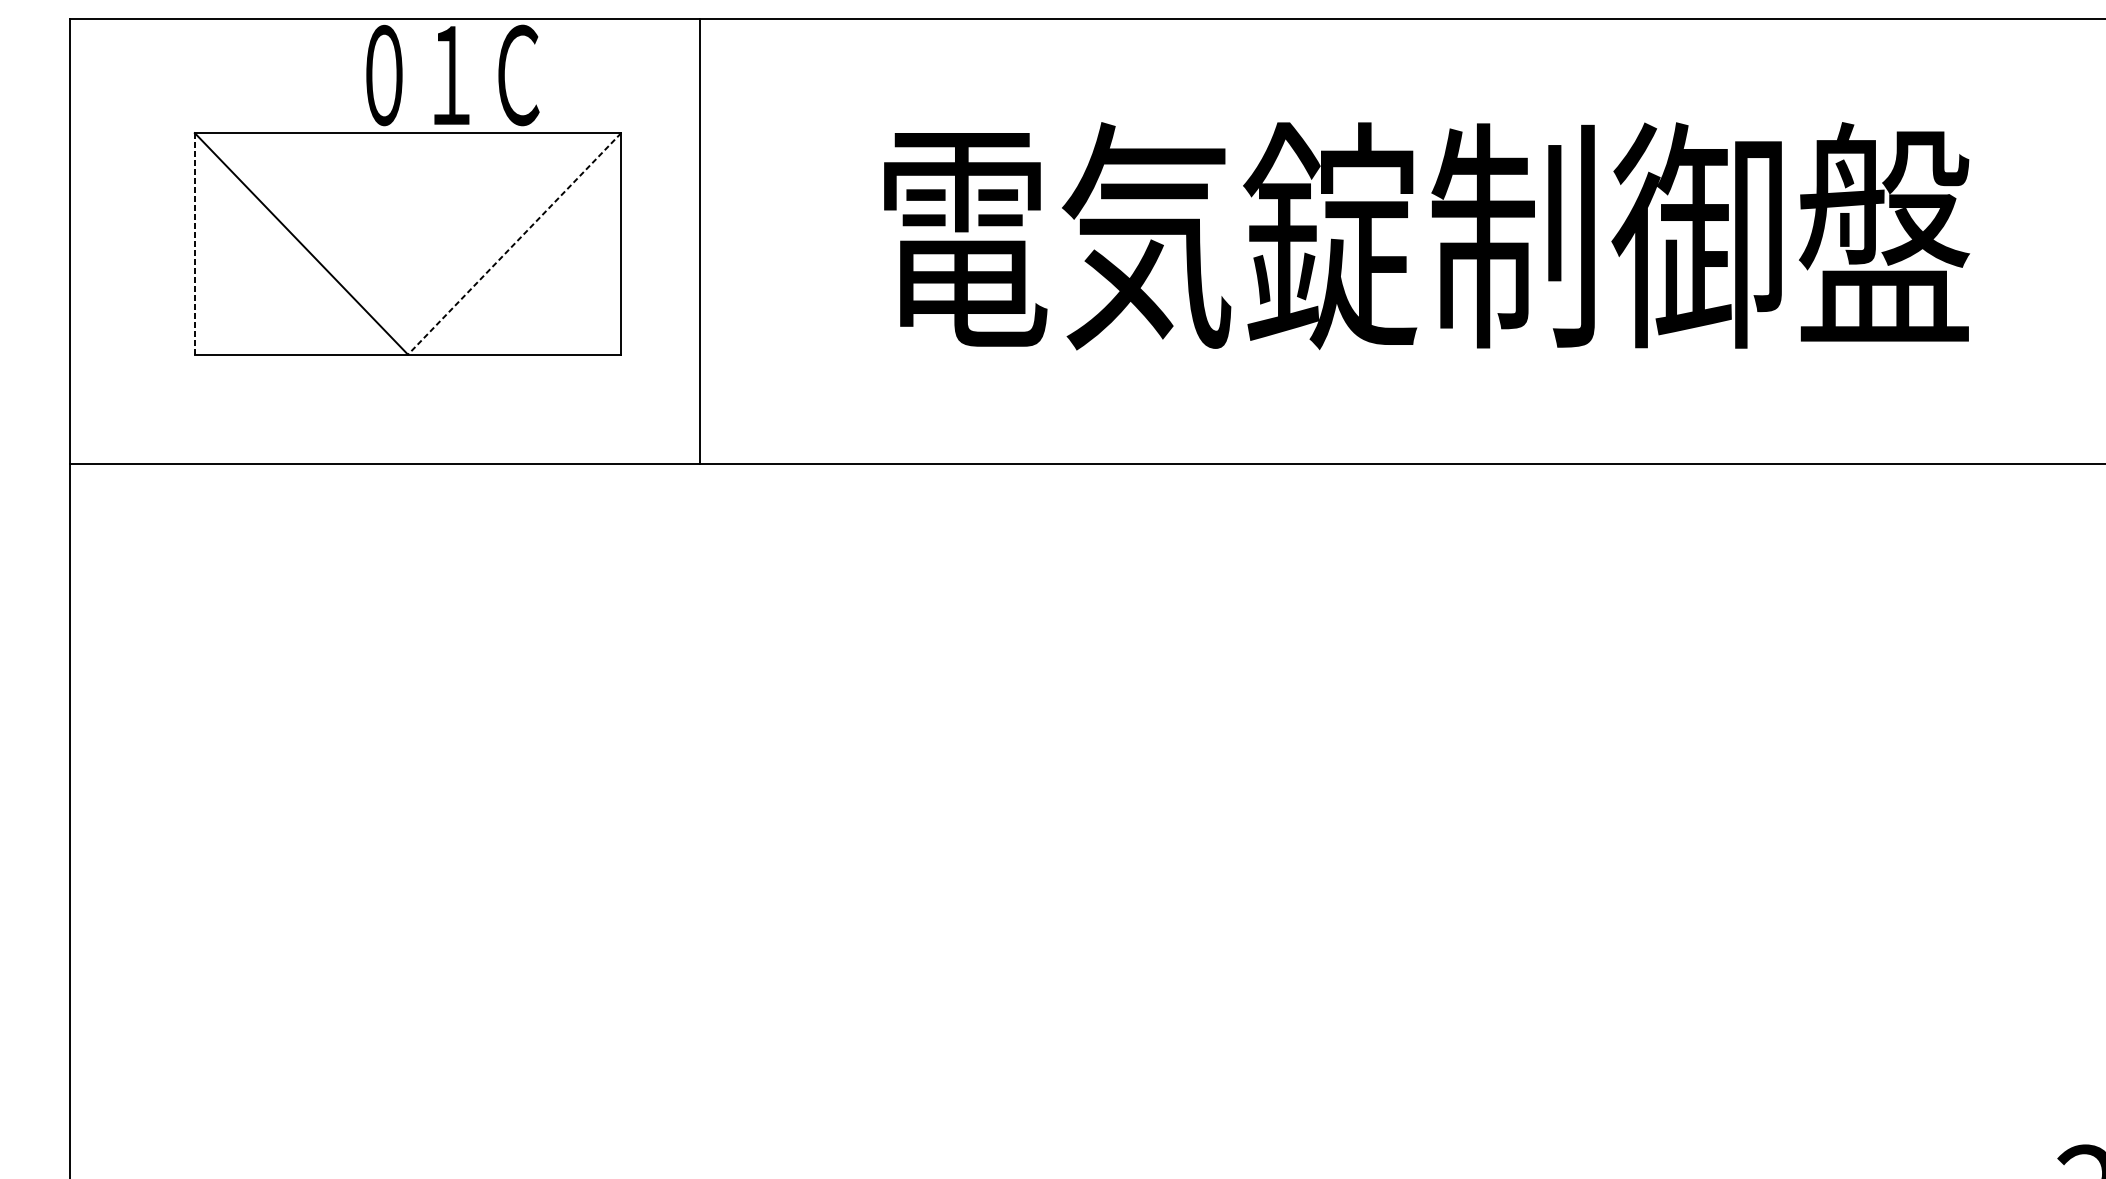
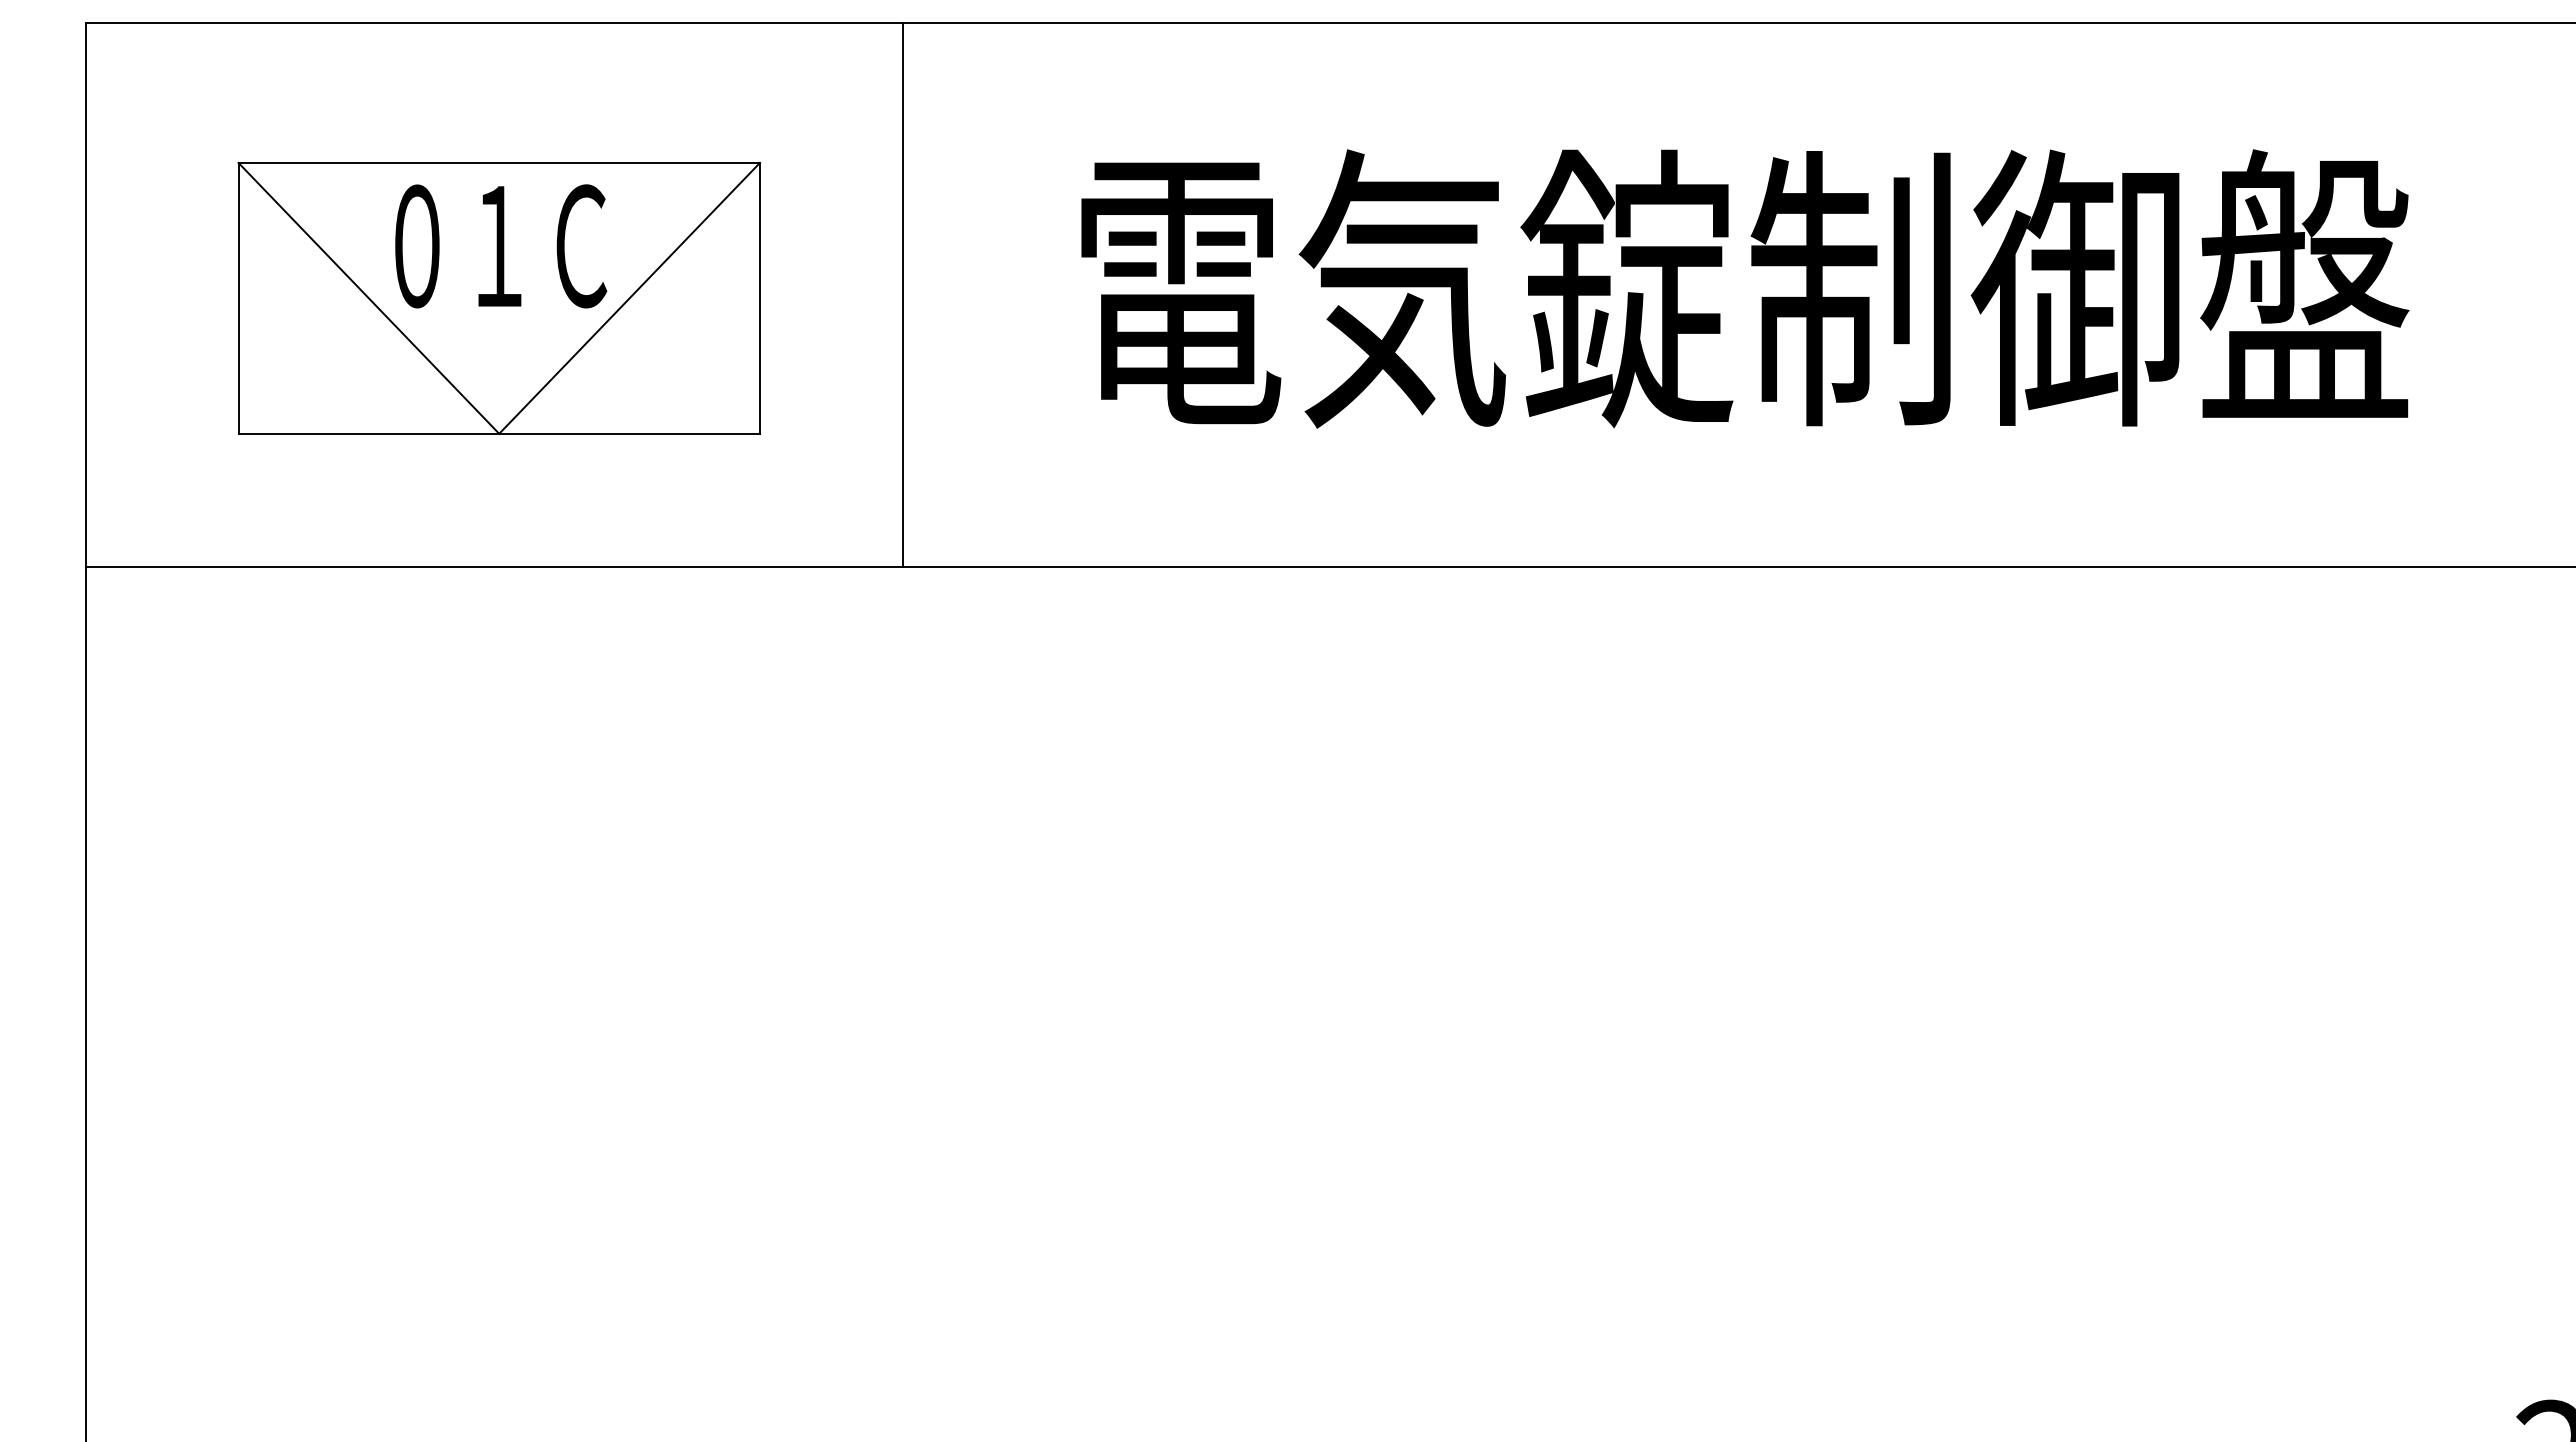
text: (453, 75) -> (501, 246), moved
line: (700, 241) -> (902, 295), moved
line: (194, 244) -> (238, 298), dashed -> solid
line: (514, 244) -> (629, 298), dashed -> solid

